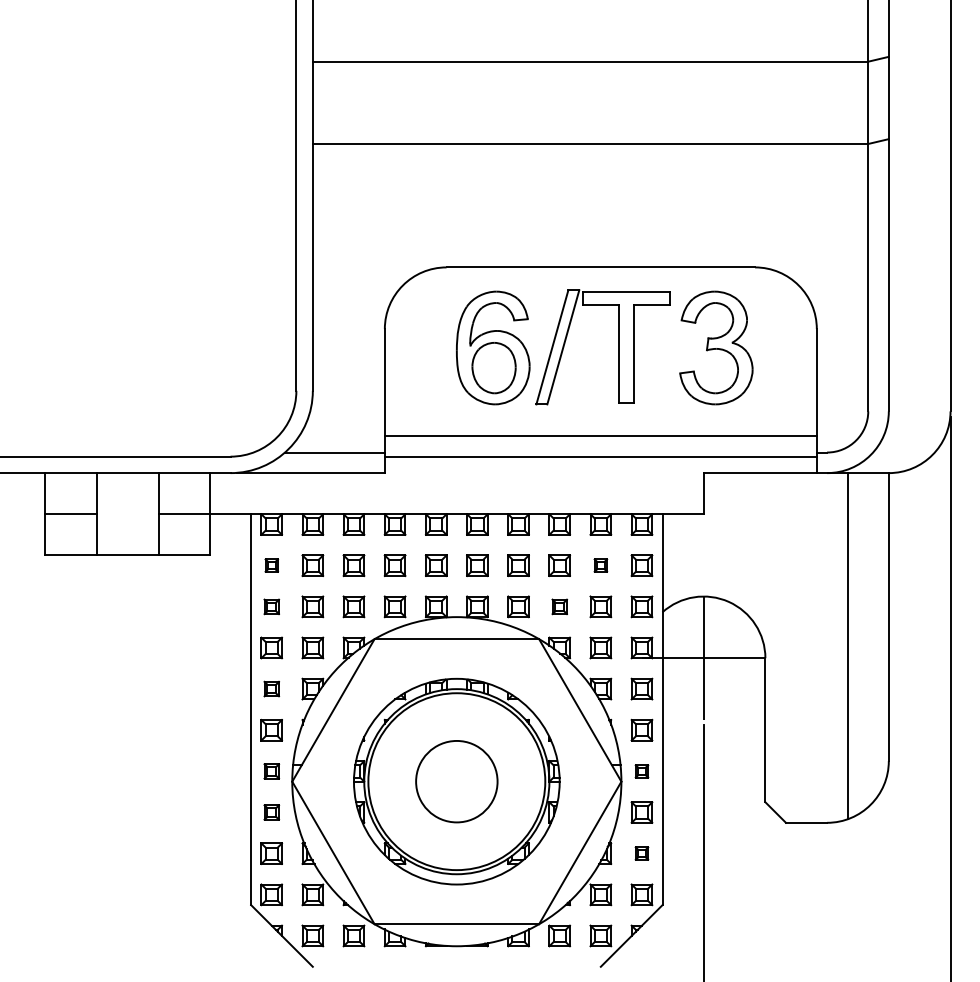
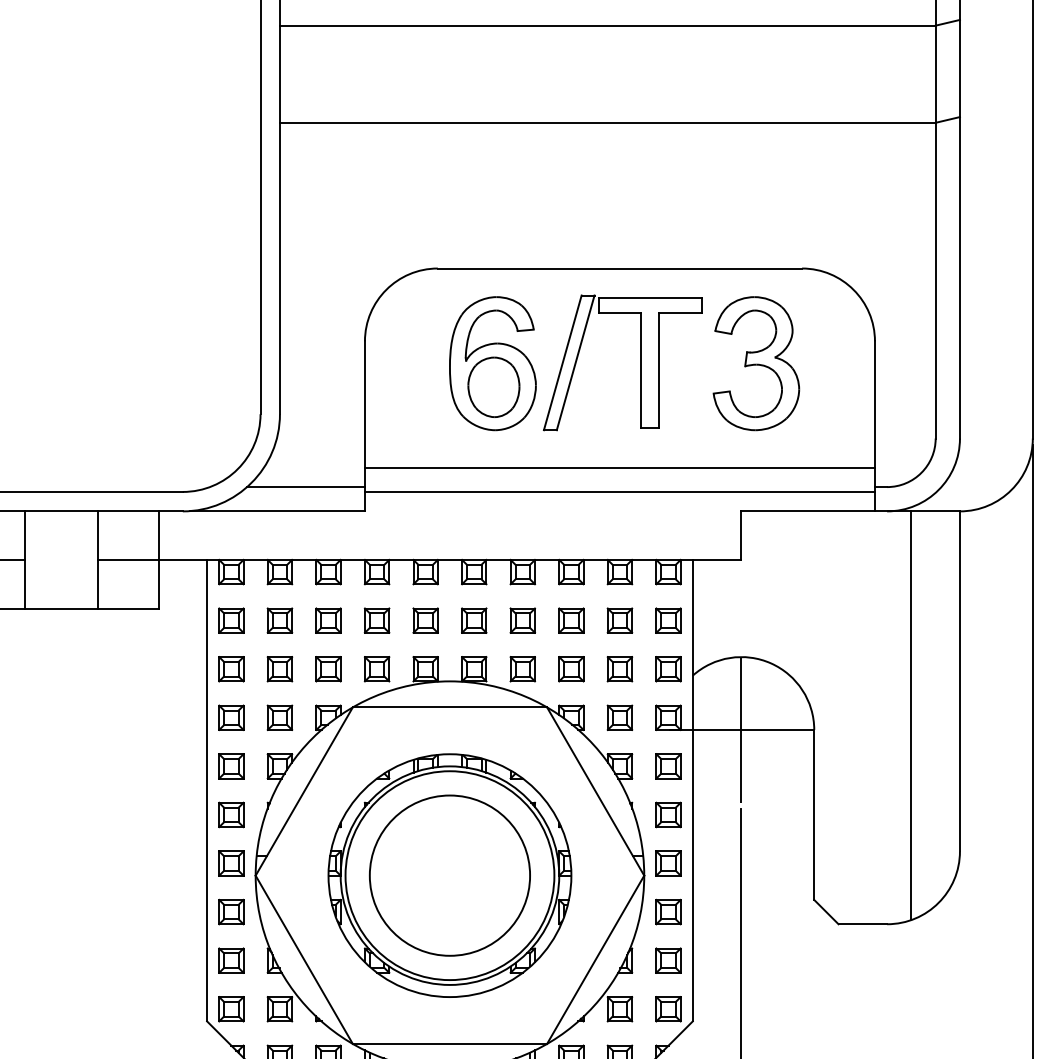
part: (271, 565) -> (231, 620), size x1.67
part: (600, 565) -> (619, 620), size x1.67
part: (271, 606) -> (231, 668), size x1.43
part: (559, 606) -> (571, 668), size x1.43
part: (271, 688) -> (231, 765), size x1.43
part: (271, 771) -> (231, 863), size x1.43
part: (641, 771) -> (667, 863), size x1.67
circle: (456, 781) -> (449, 875), size x1.67
part: (271, 812) -> (231, 912), size x1.43
part: (641, 853) -> (667, 960), size x1.67

